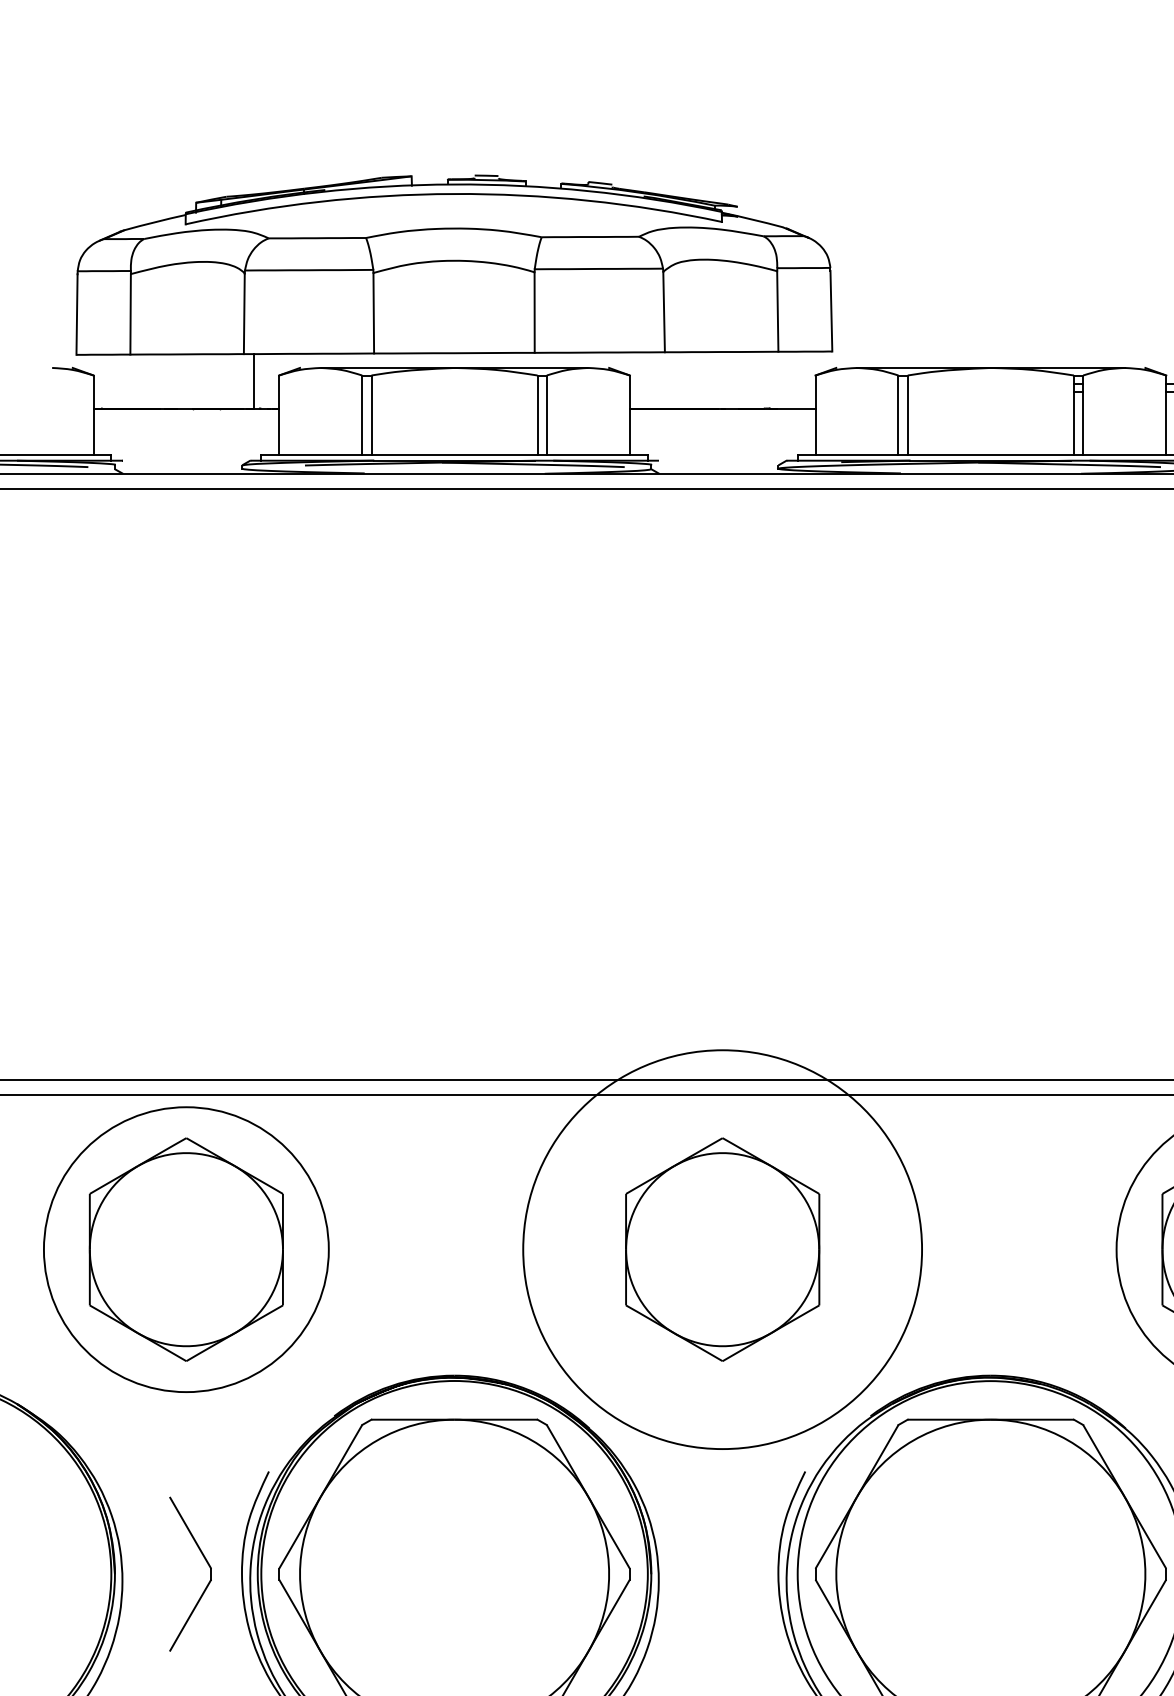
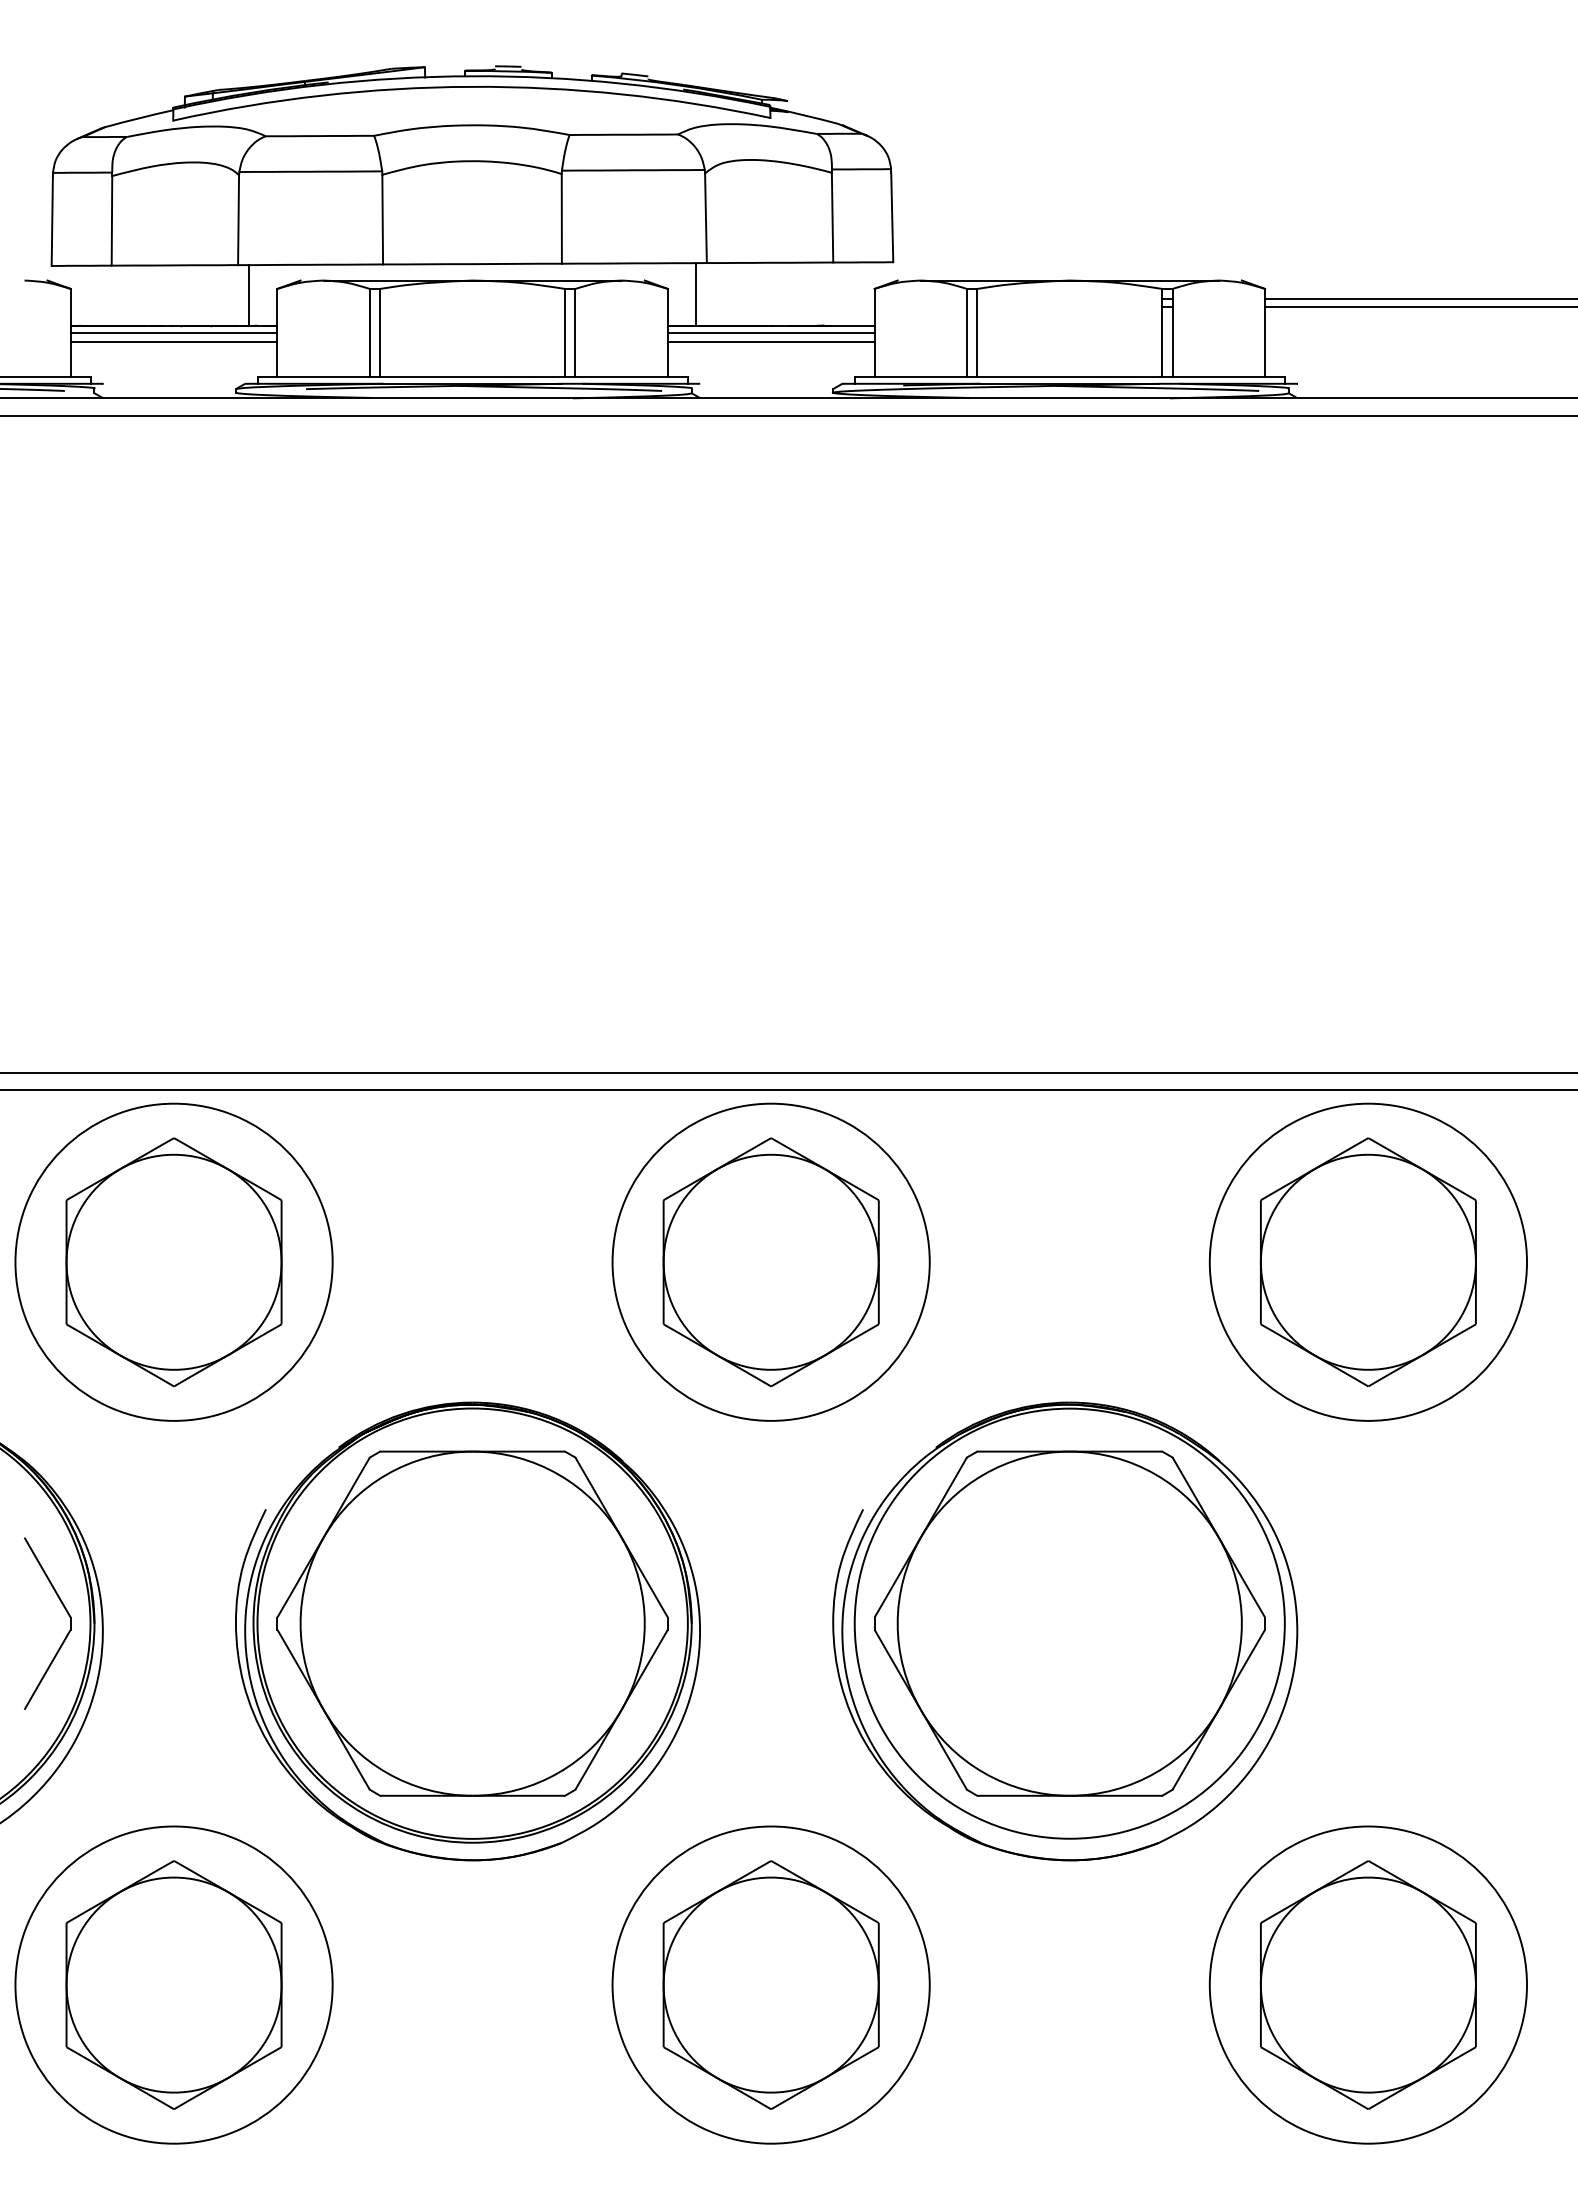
line: (655, 380) -> (696, 294), added
line: (185, 415) -> (173, 333), added
line: (722, 415) -> (770, 333), added
line: (185, 422) -> (173, 341), added
line: (722, 422) -> (770, 341), added
circle: (722, 1248) -> (770, 1261), size x0.71
part: (208, 1565) -> (67, 1614), moved

